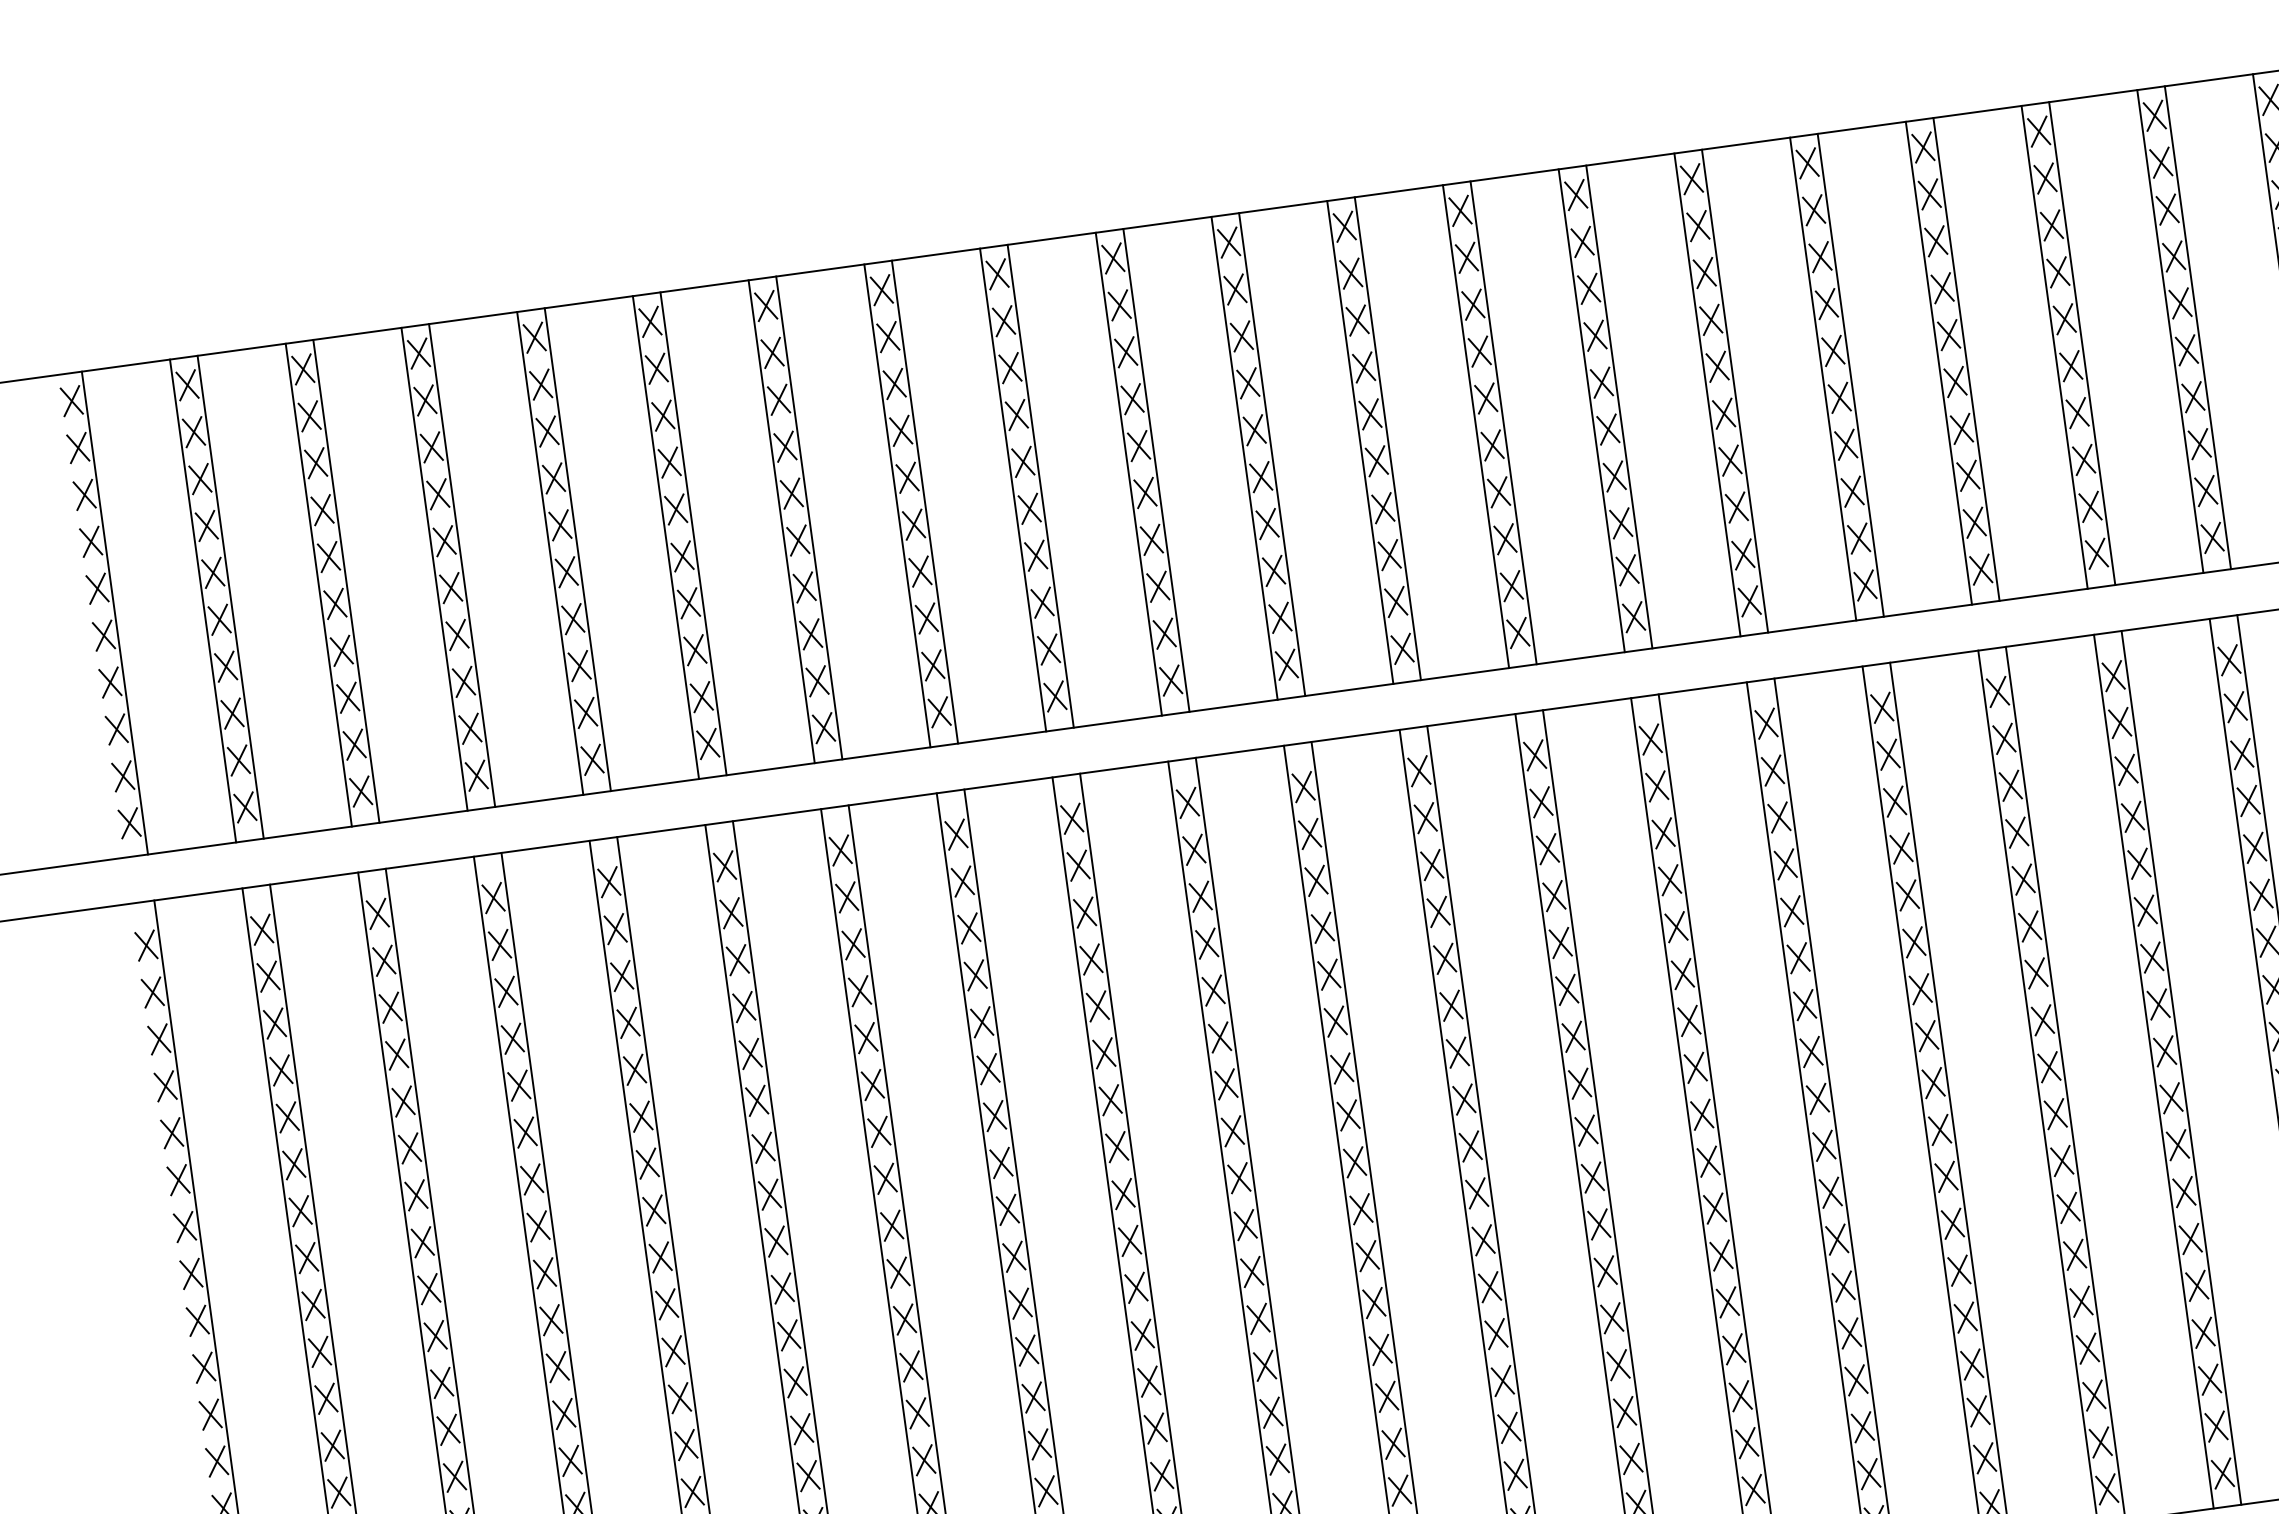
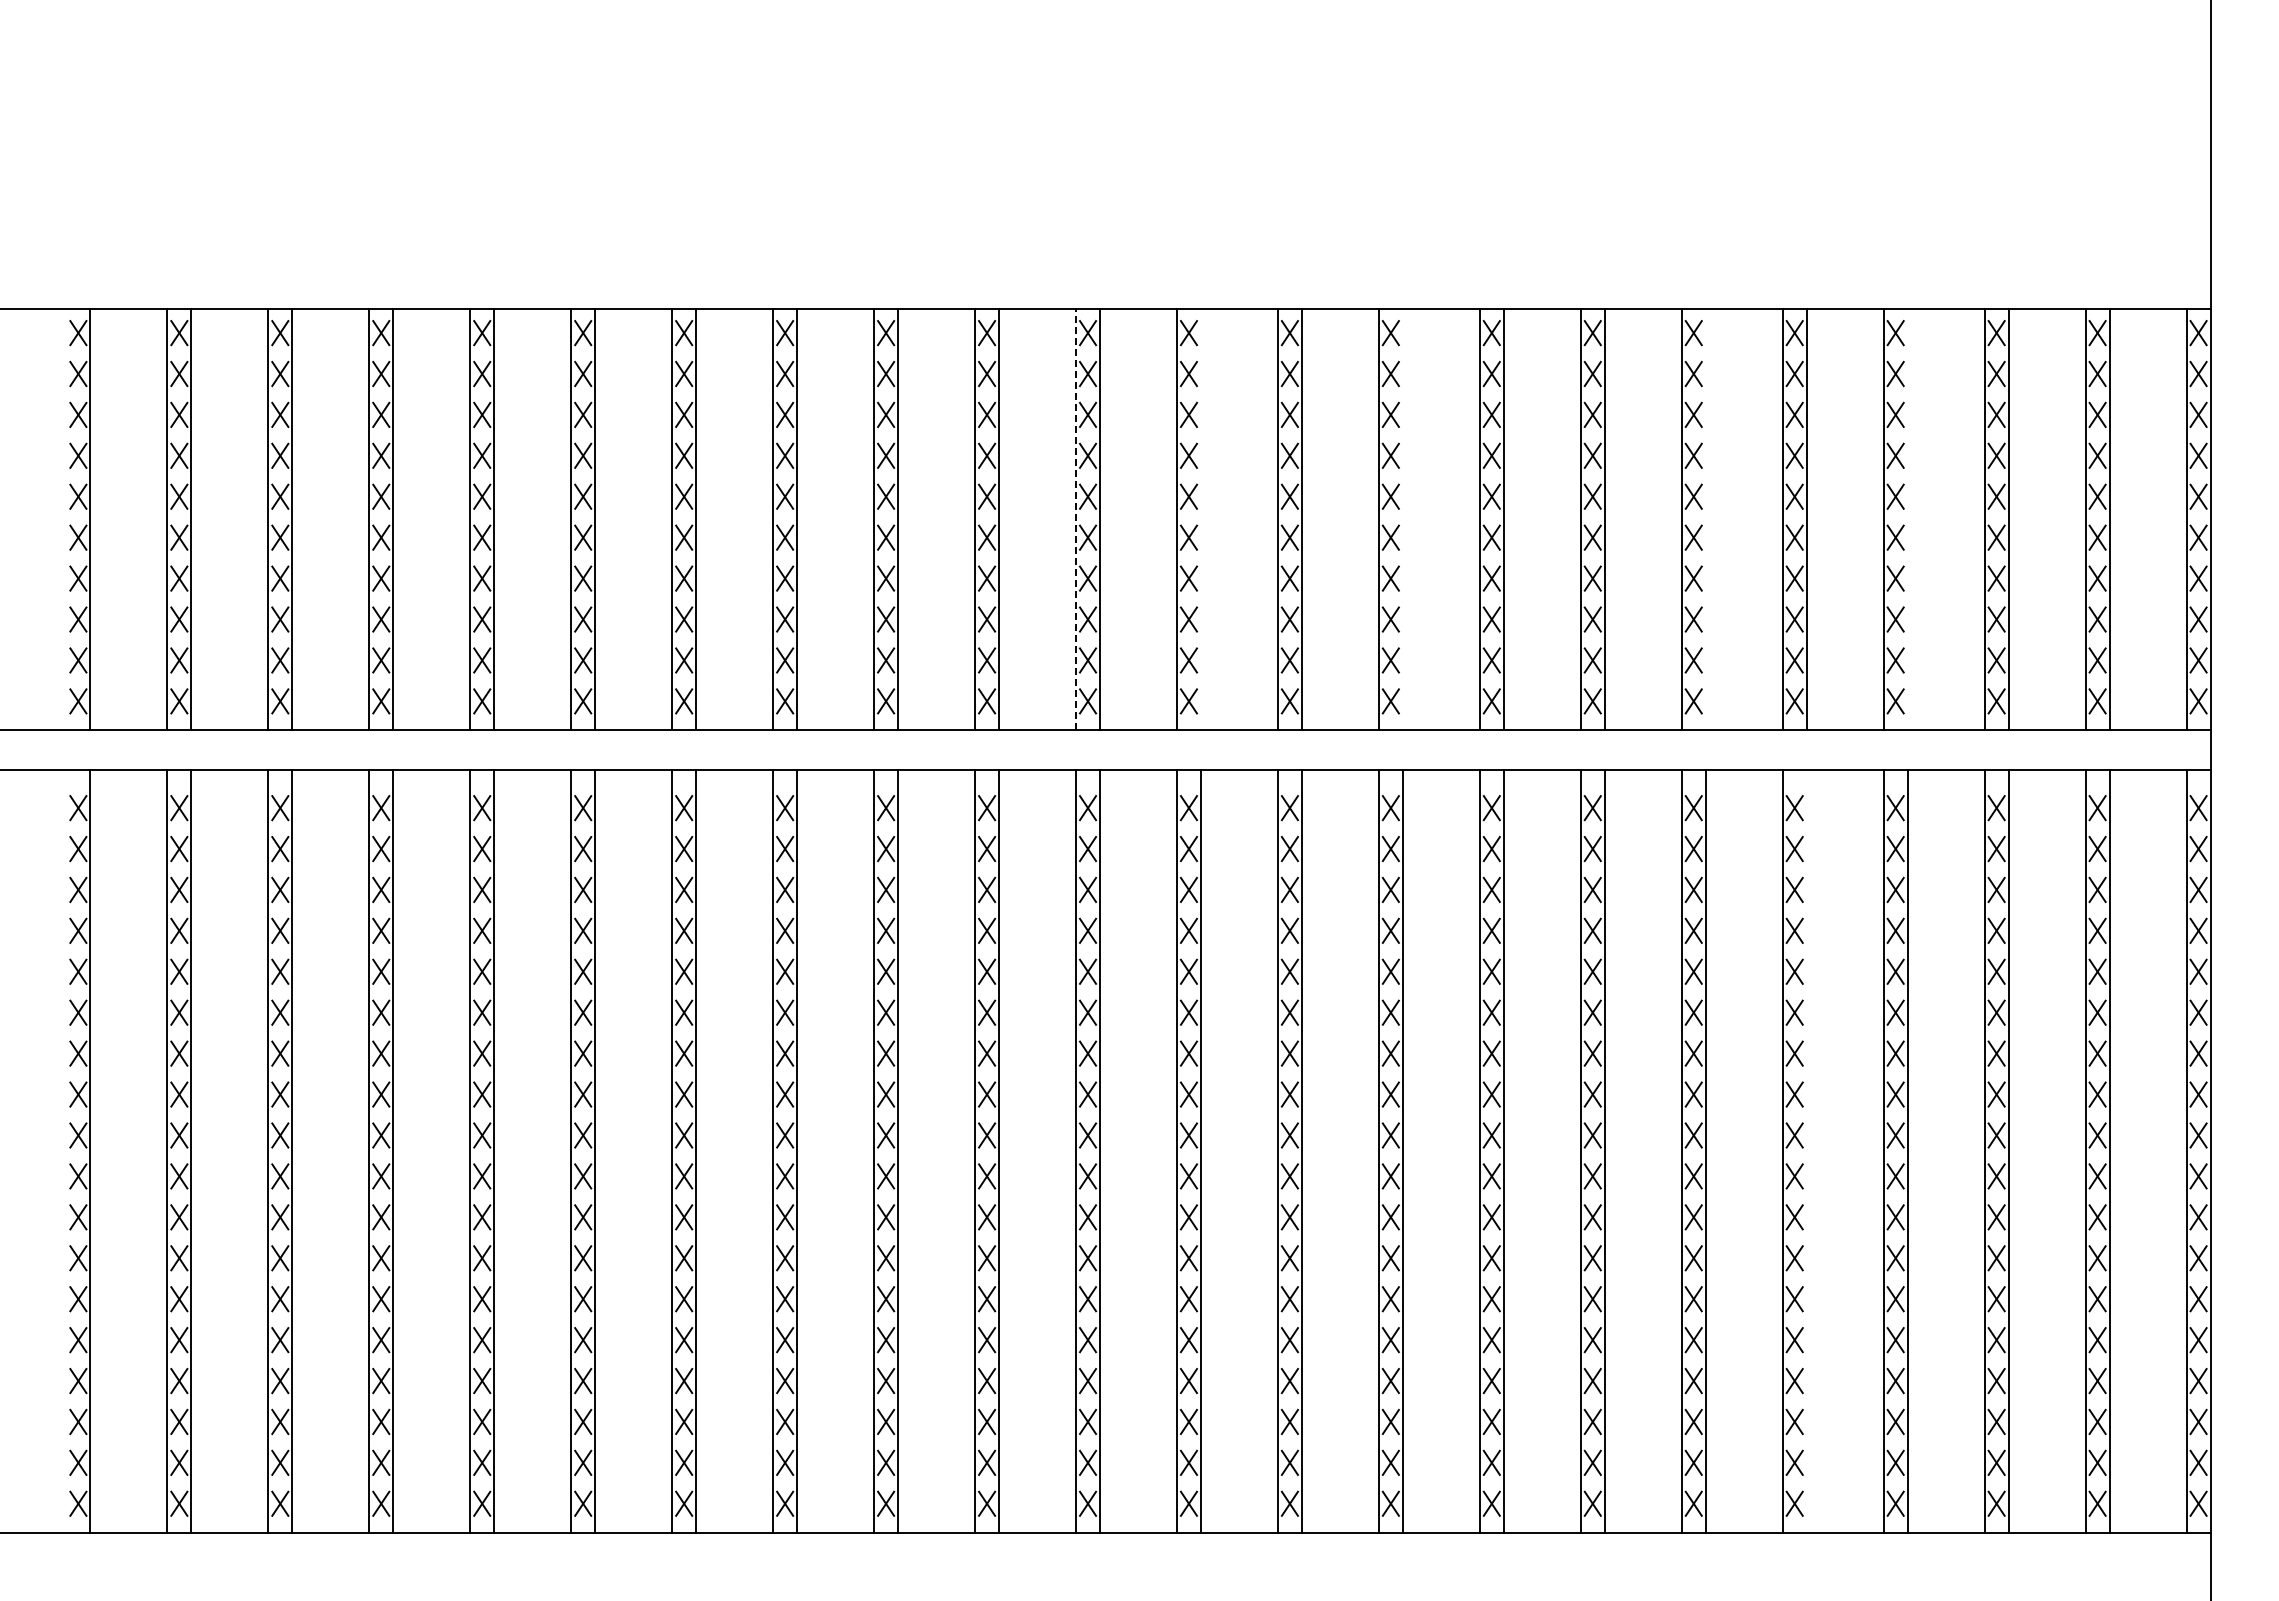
line: (2197, 327) -> (1907, 519), removed
line: (1966, 359) -> (1705, 519), removed
line: (1618, 406) -> (1402, 519), removed
line: (1388, 438) -> (1201, 519), removed
line: (1244, 458) -> (1075, 519), solid -> dashed
line: (2181, 1067) -> (1806, 1151), removed

